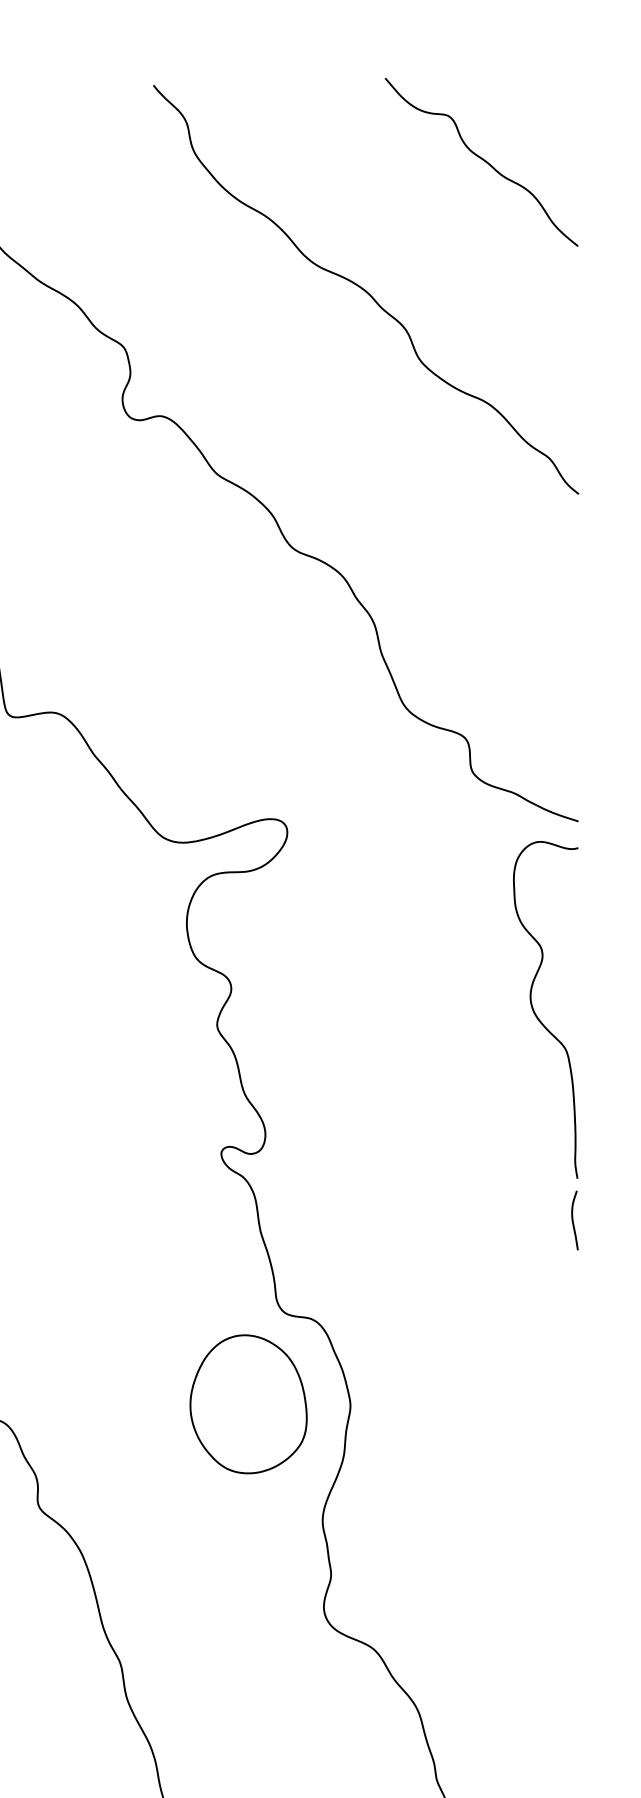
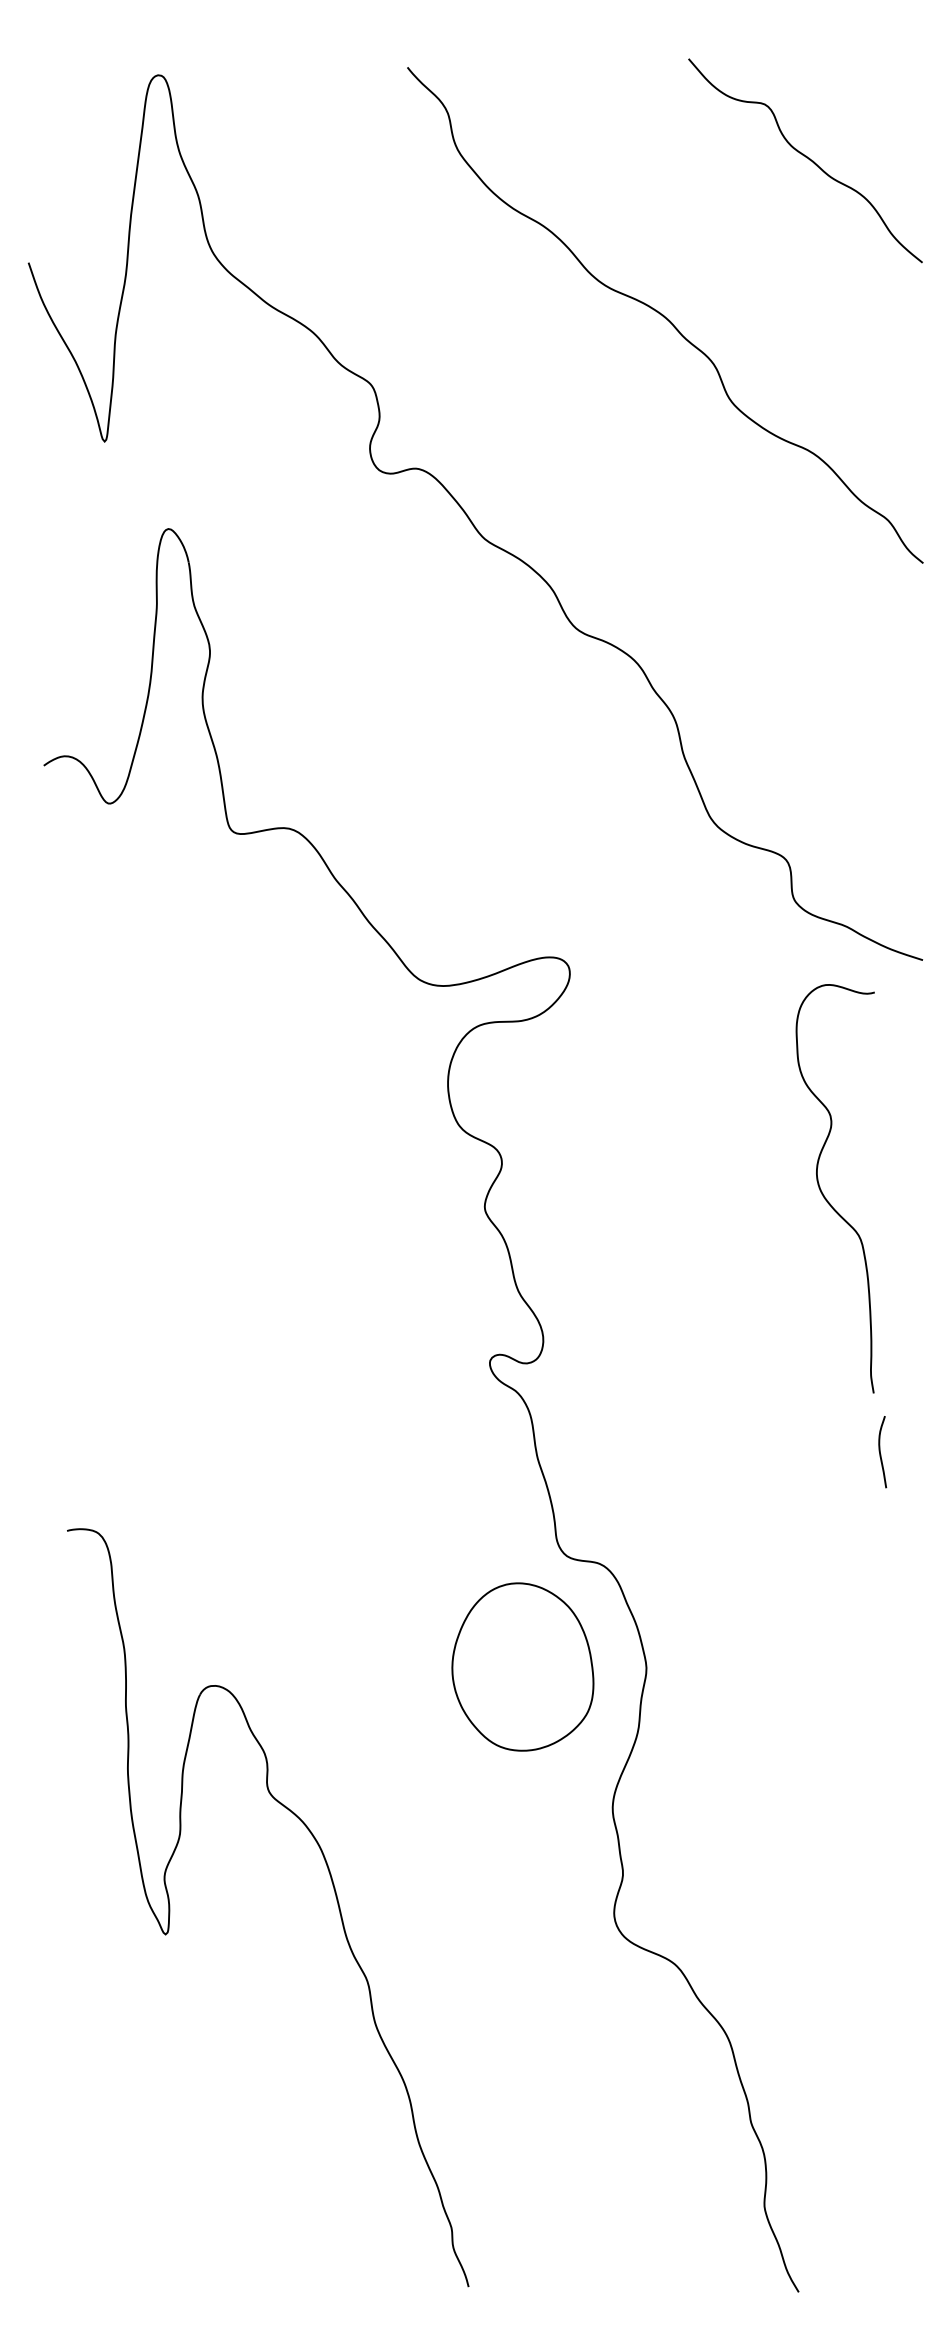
curve: (536, 1013) -> (823, 1193), moved
curve: (573, 1220) -> (880, 1452), moved

